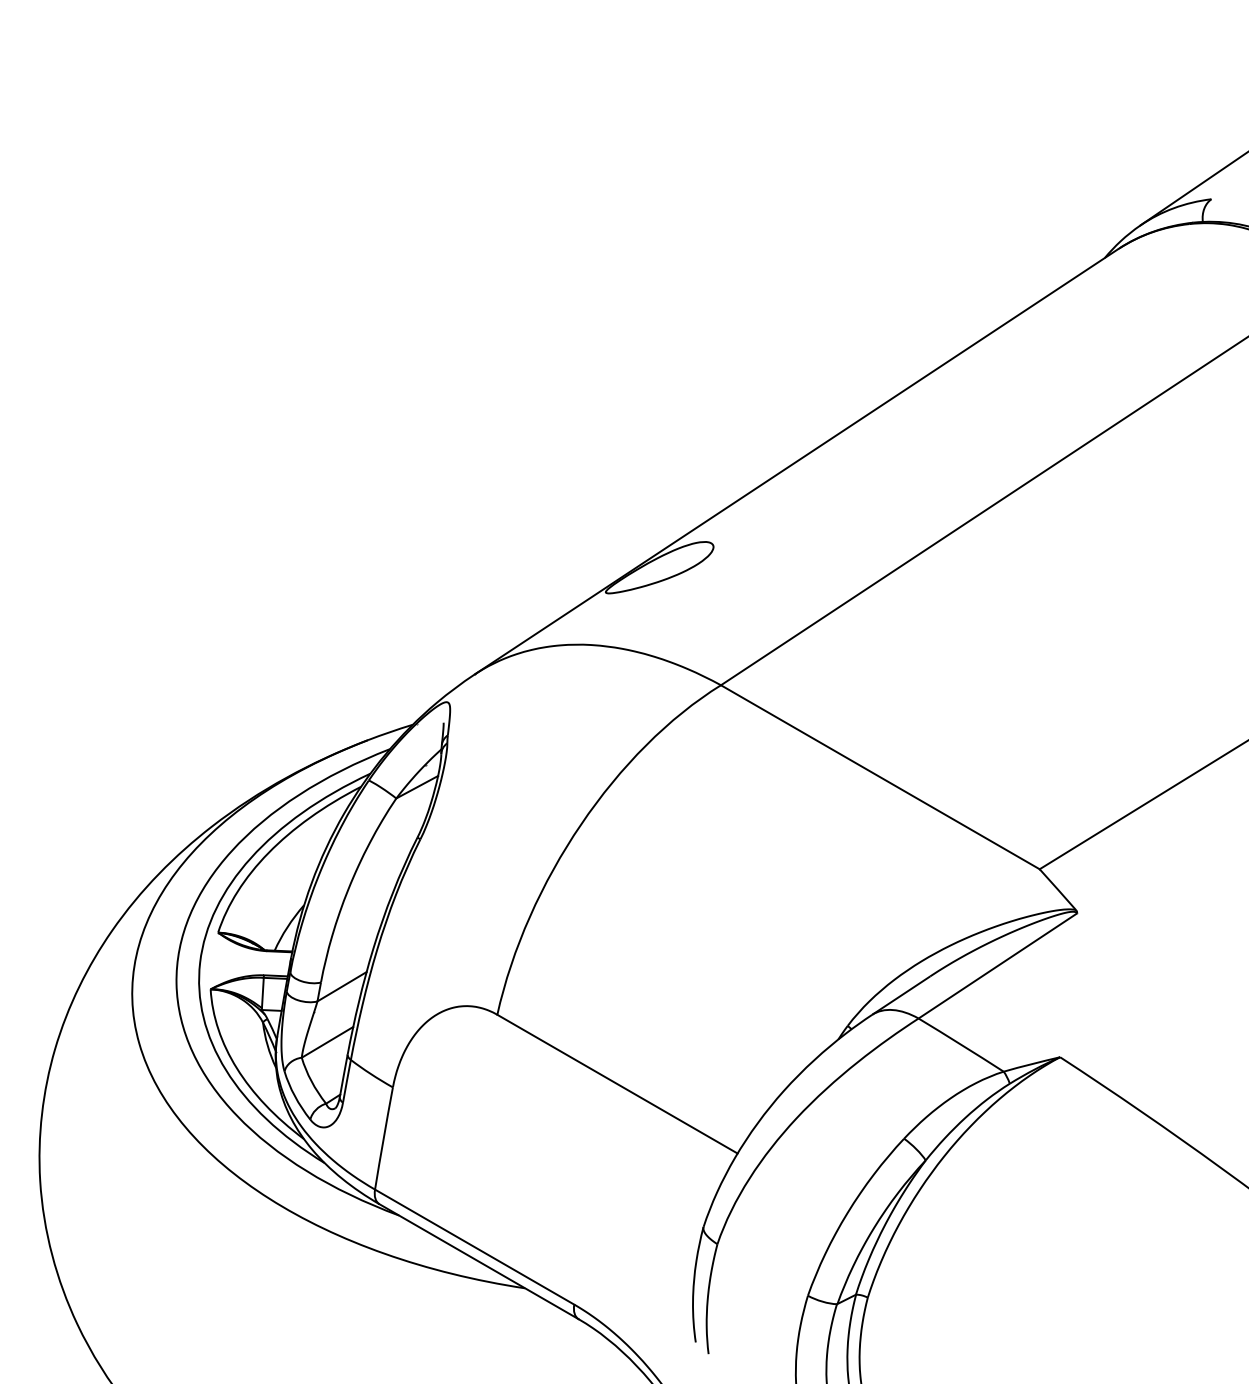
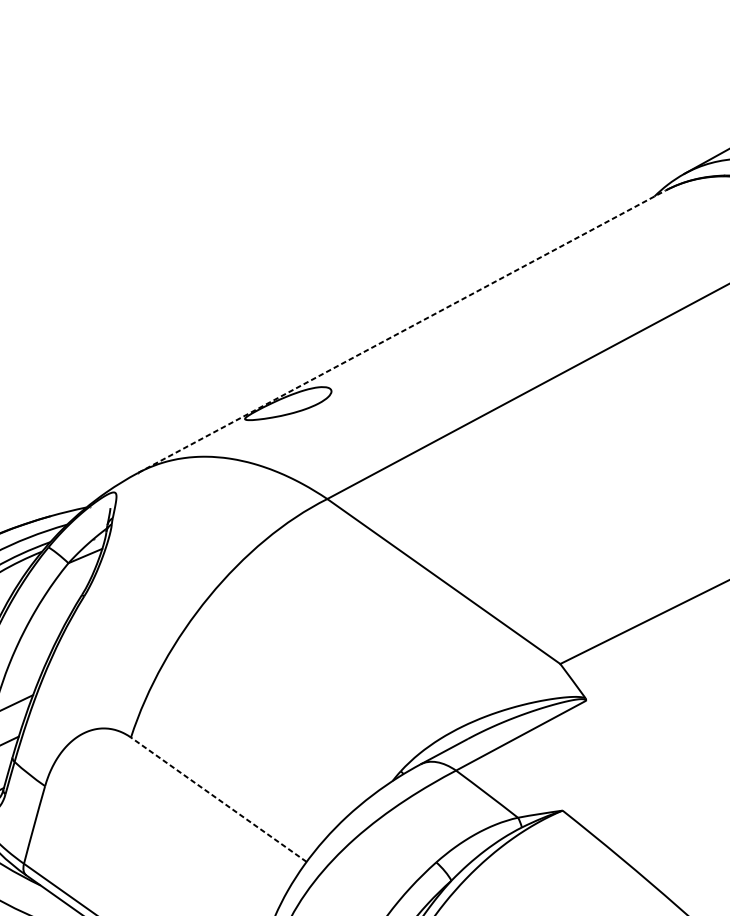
line: (797, 461) -> (402, 331), solid -> dashed
line: (617, 1084) -> (218, 799), solid -> dashed

